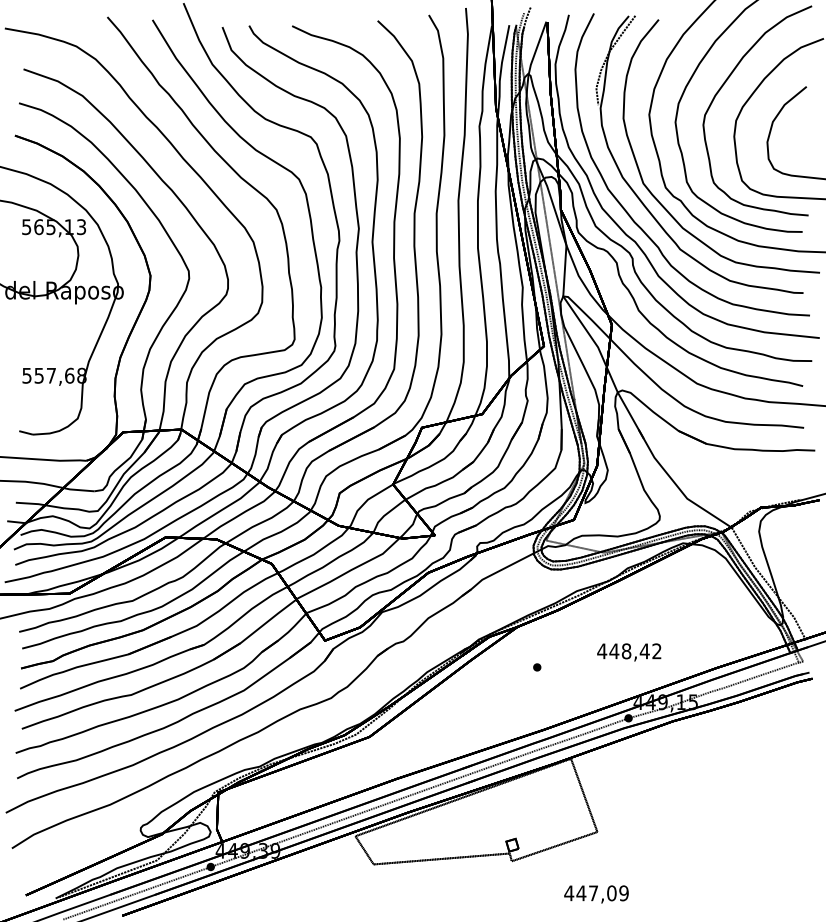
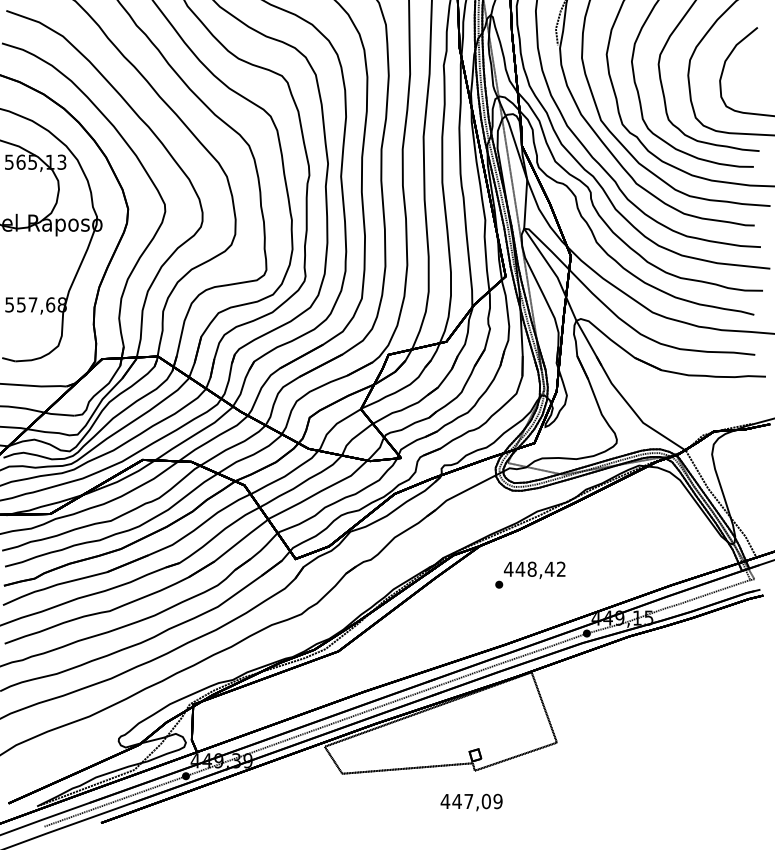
text: (629, 652) -> (534, 570), moved
text: (596, 894) -> (471, 802), moved

